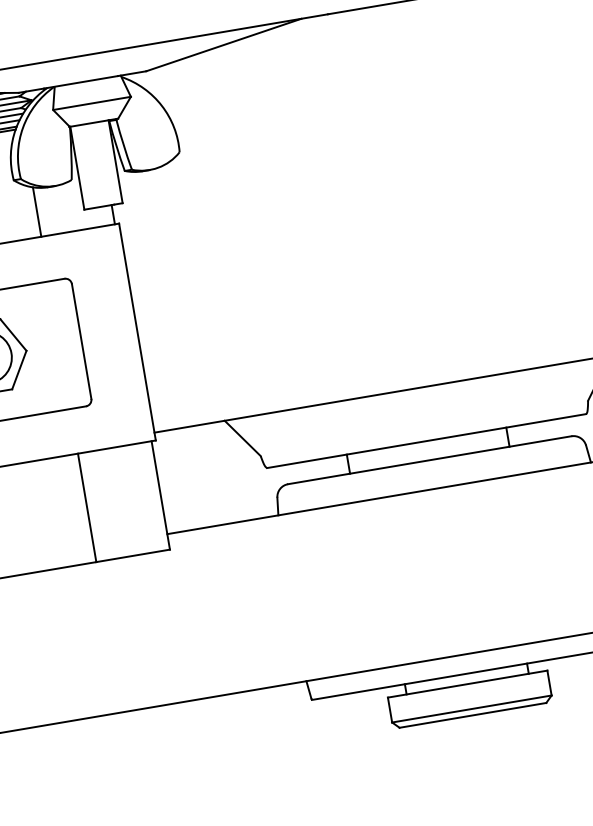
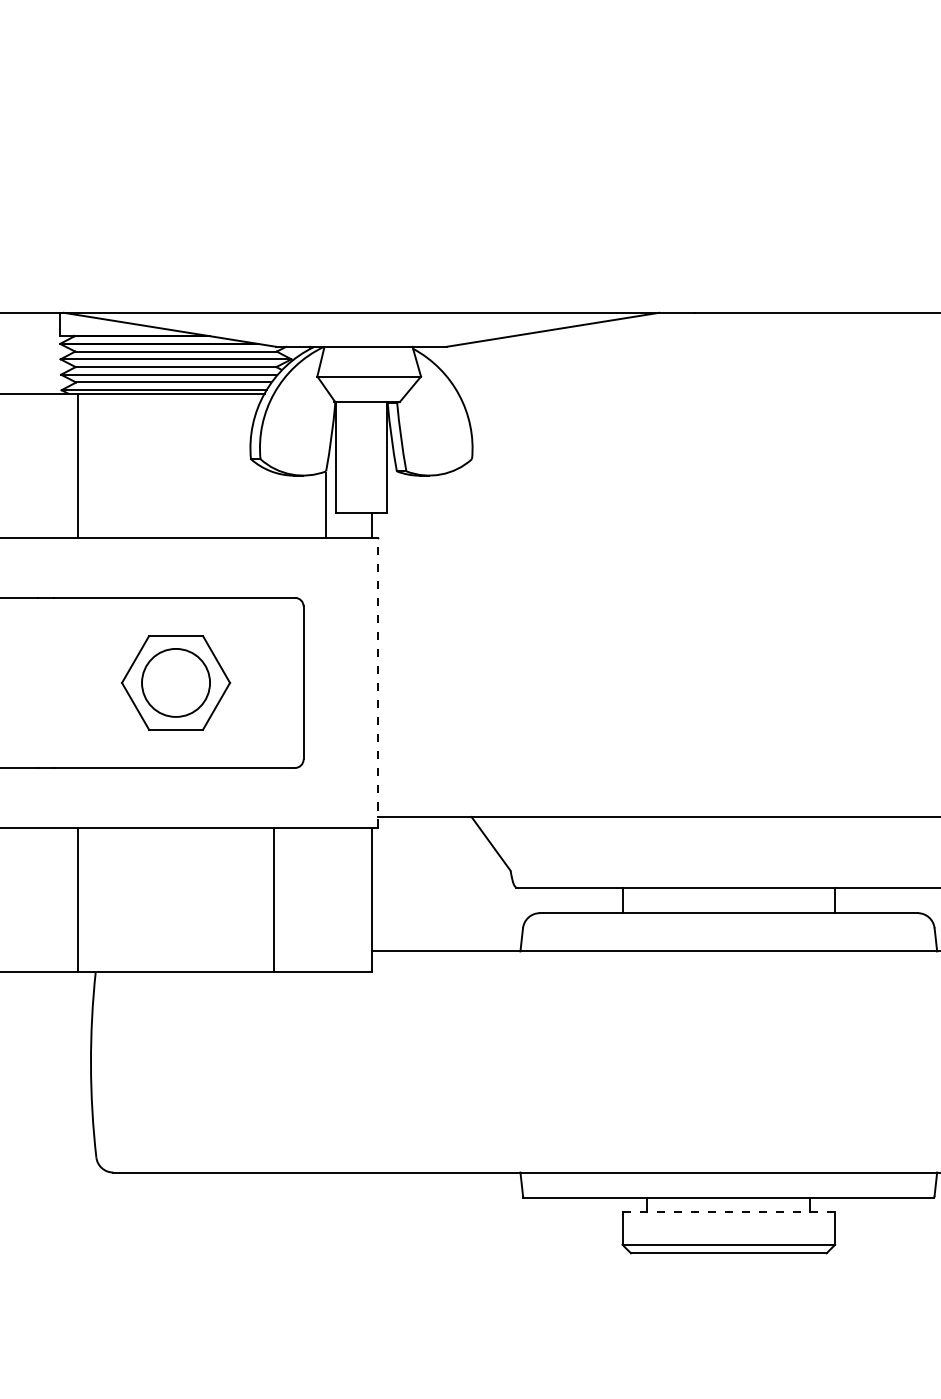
line: (37, 212) -> (326, 505), moved
line: (137, 331) -> (378, 682), solid -> dashed
line: (468, 683) -> (729, 1211), solid -> dashed

